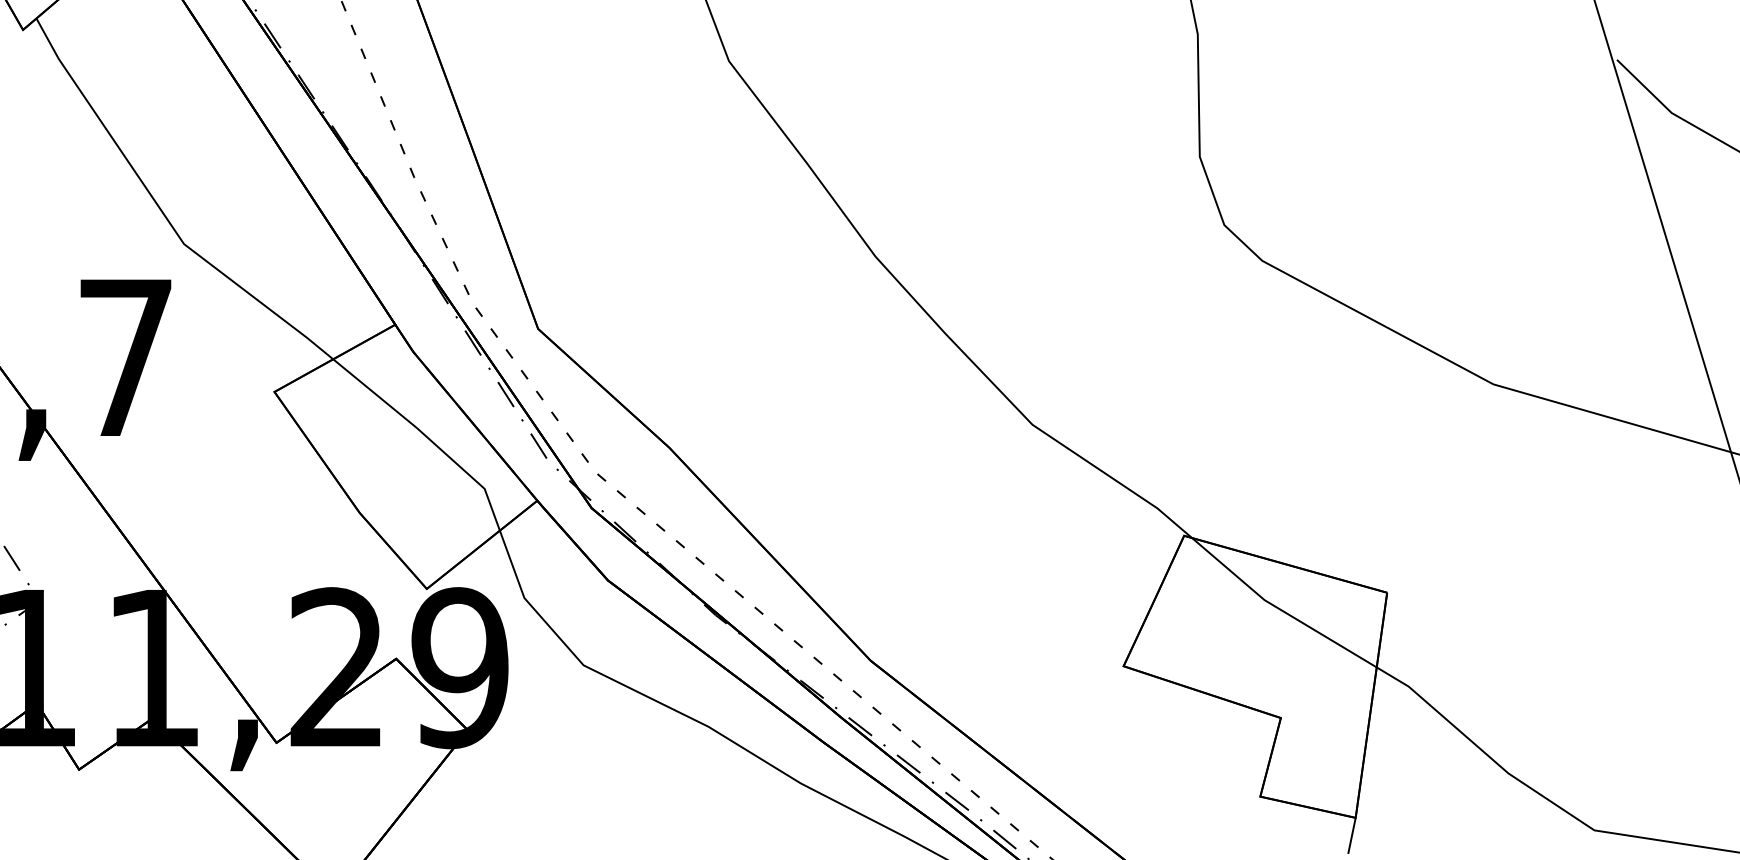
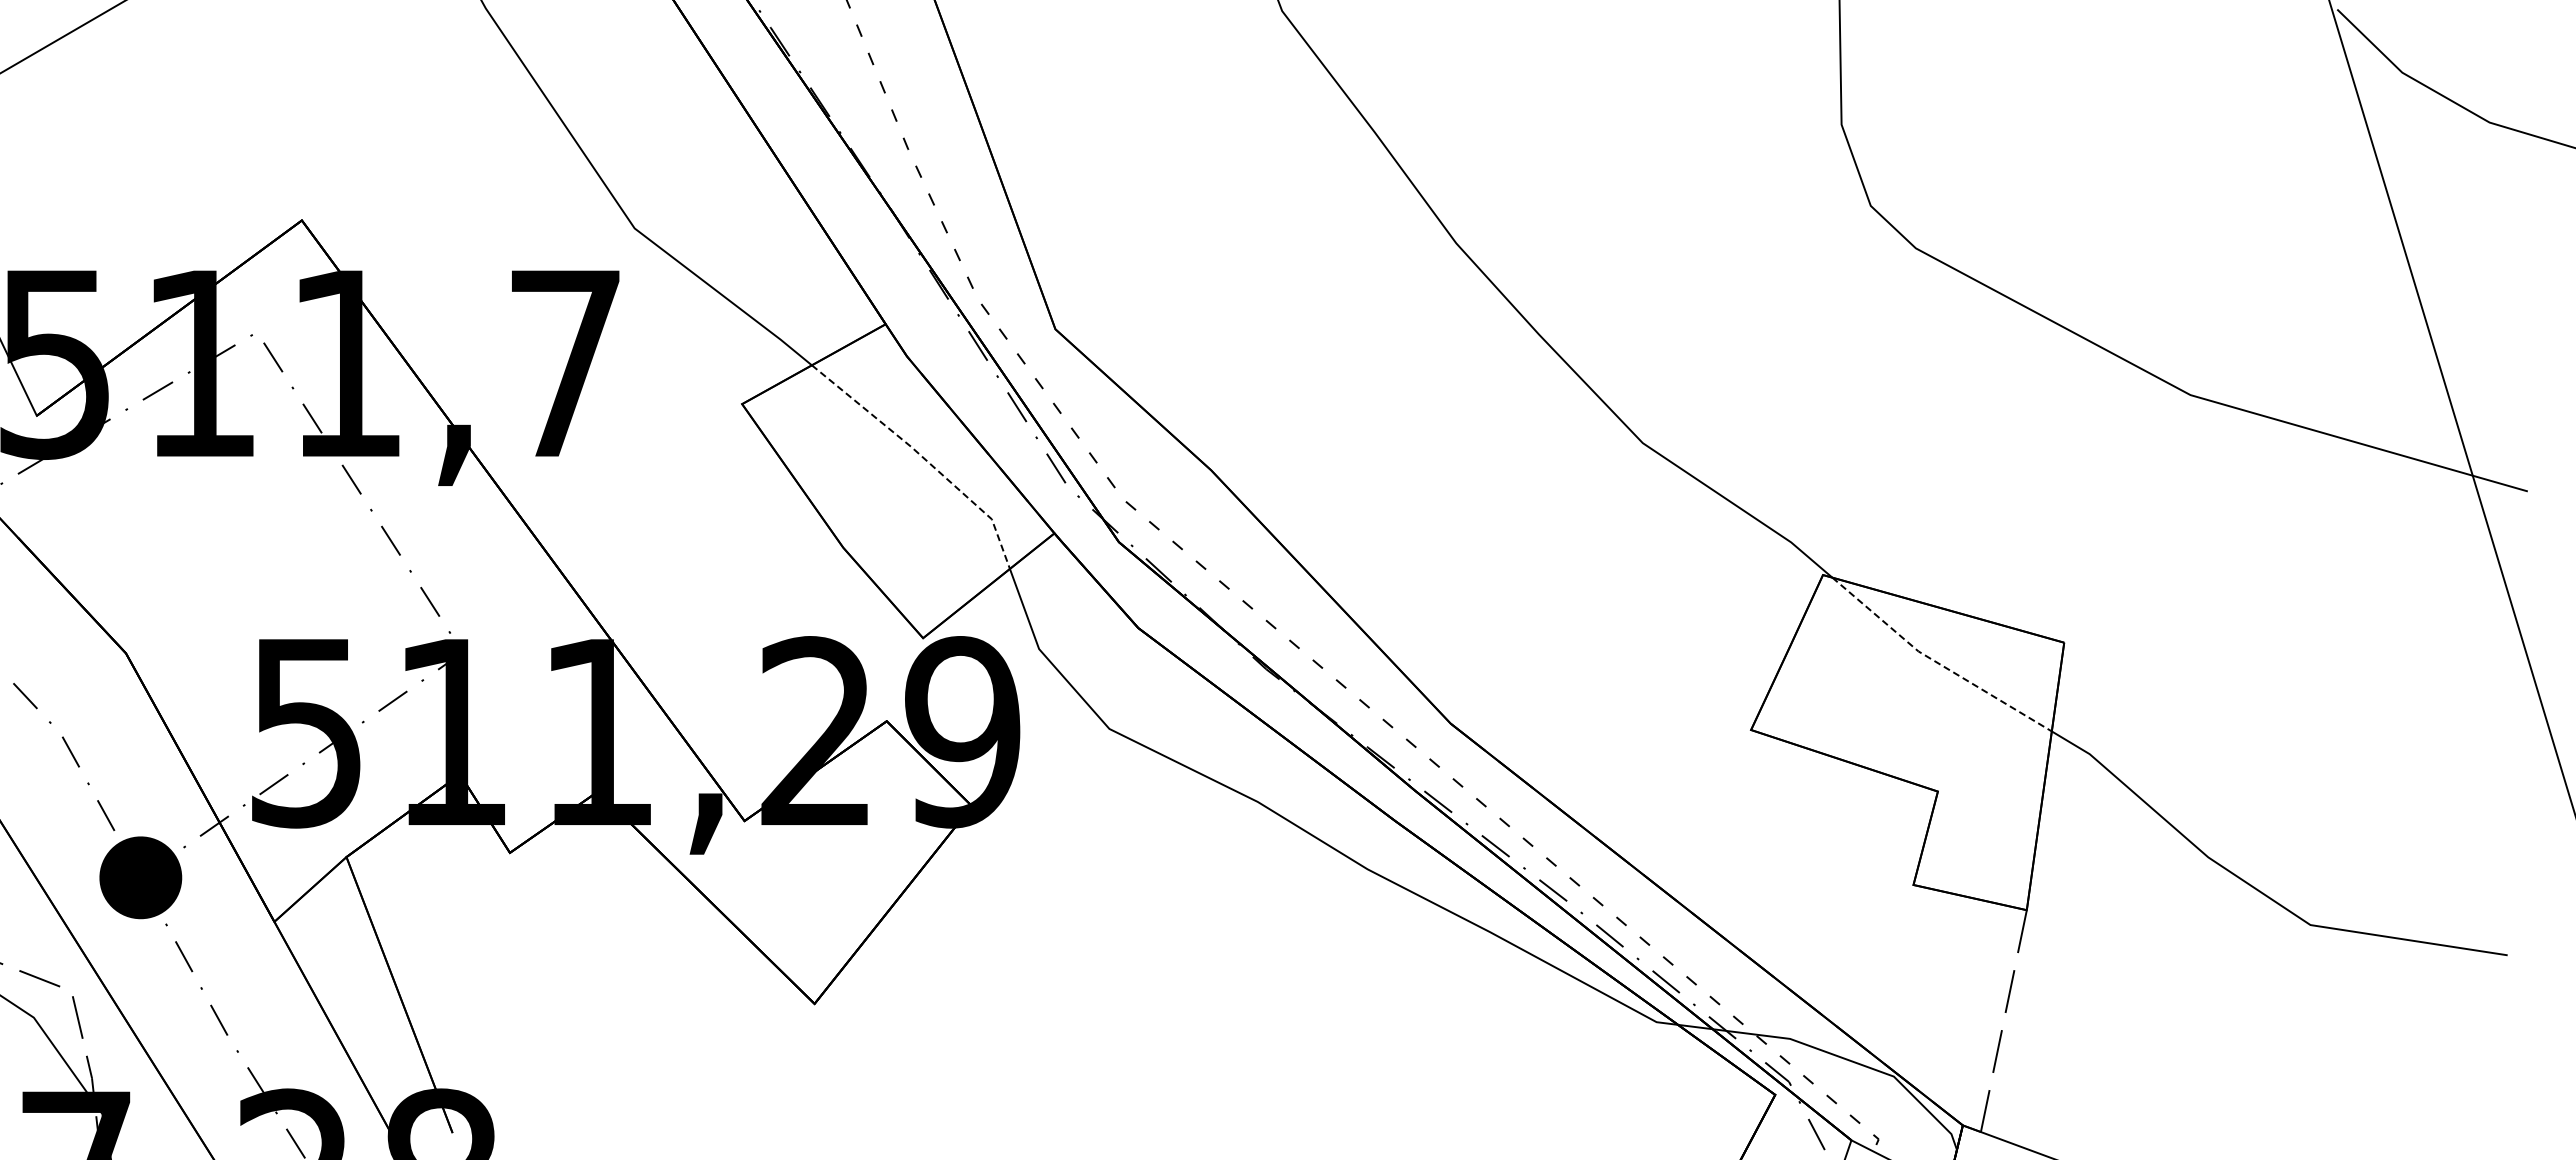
line: (427, 437) -> (923, 458), solid -> dashed
line: (1279, 609) -> (1936, 662), solid -> dashed

